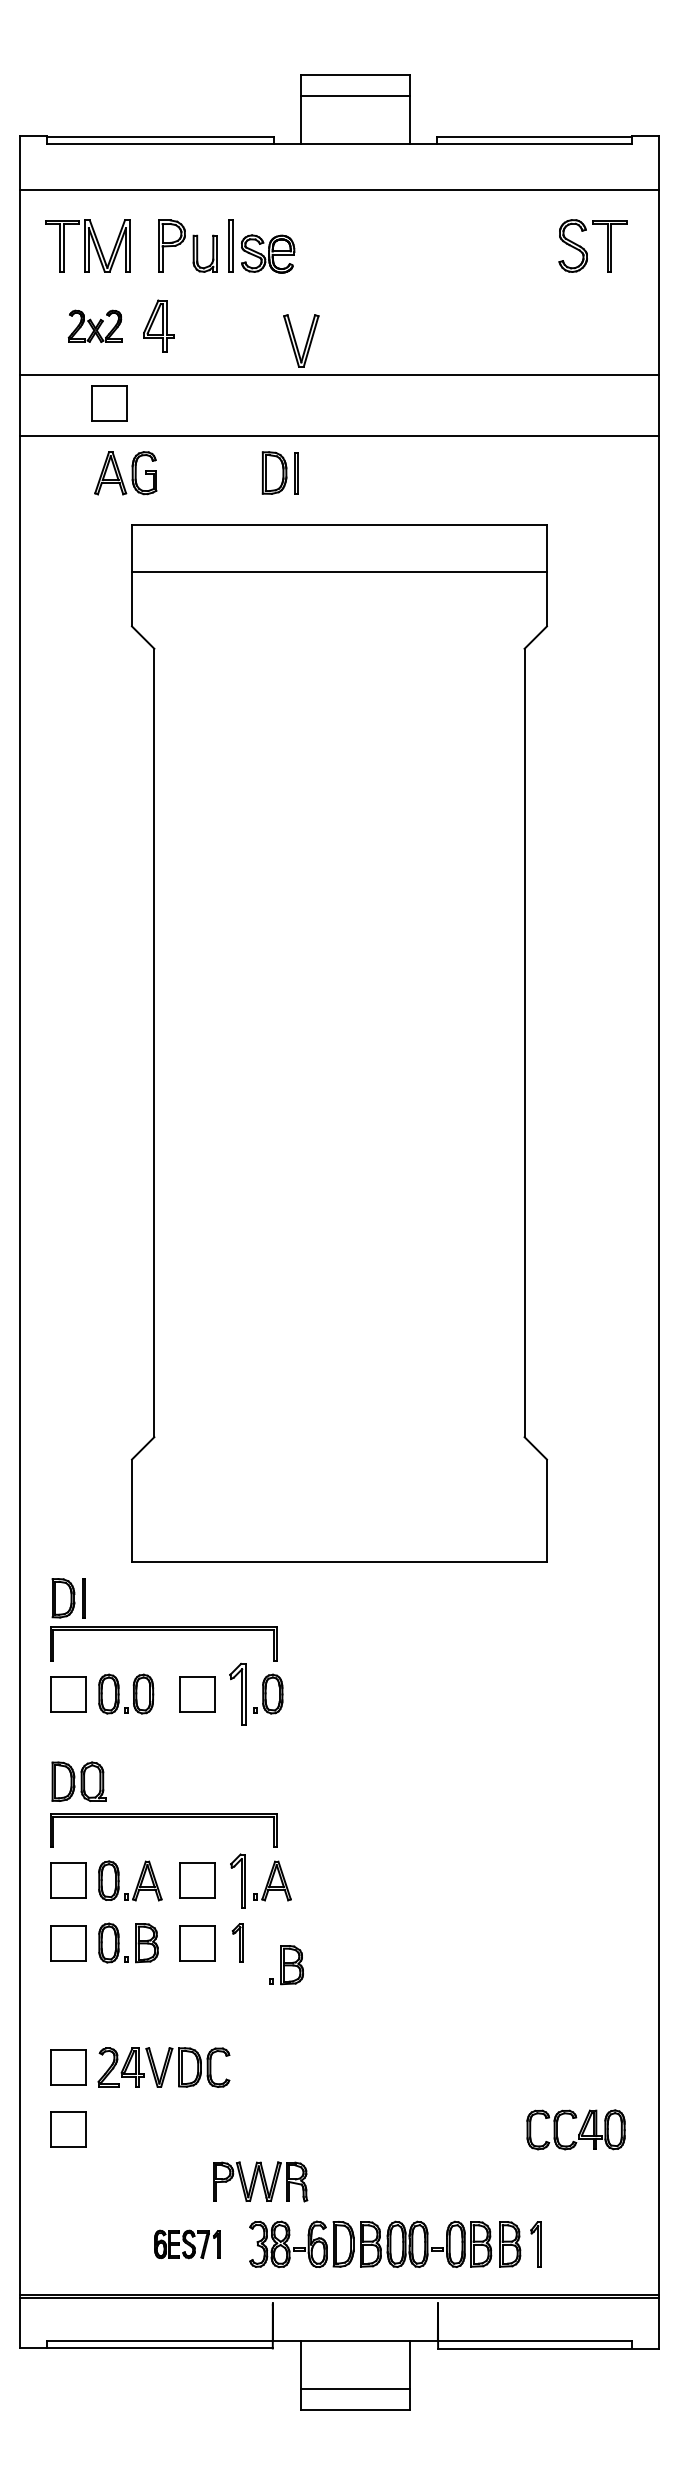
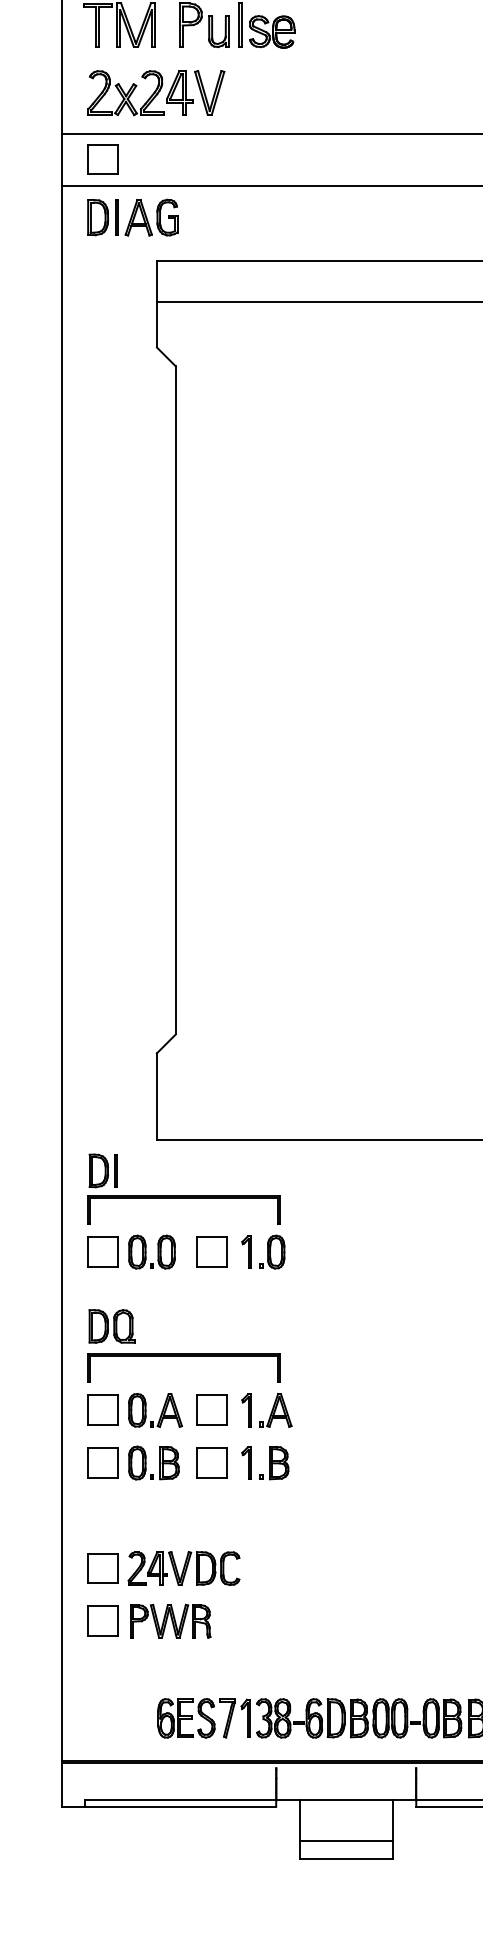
part: (95, 326) -> (125, 93), size x1.67
part: (301, 340) -> (209, 92), moved
part: (109, 403) -> (103, 159), moved
part: (279, 472) -> (102, 217), moved
part: (237, 1693) -> (246, 1251), size x0.62
part: (237, 1880) -> (246, 1410), size x0.71
part: (286, 1965) -> (274, 1463), moved
part: (260, 2181) -> (170, 1621), moved
part: (186, 2244) -> (203, 1718), size x1.67

